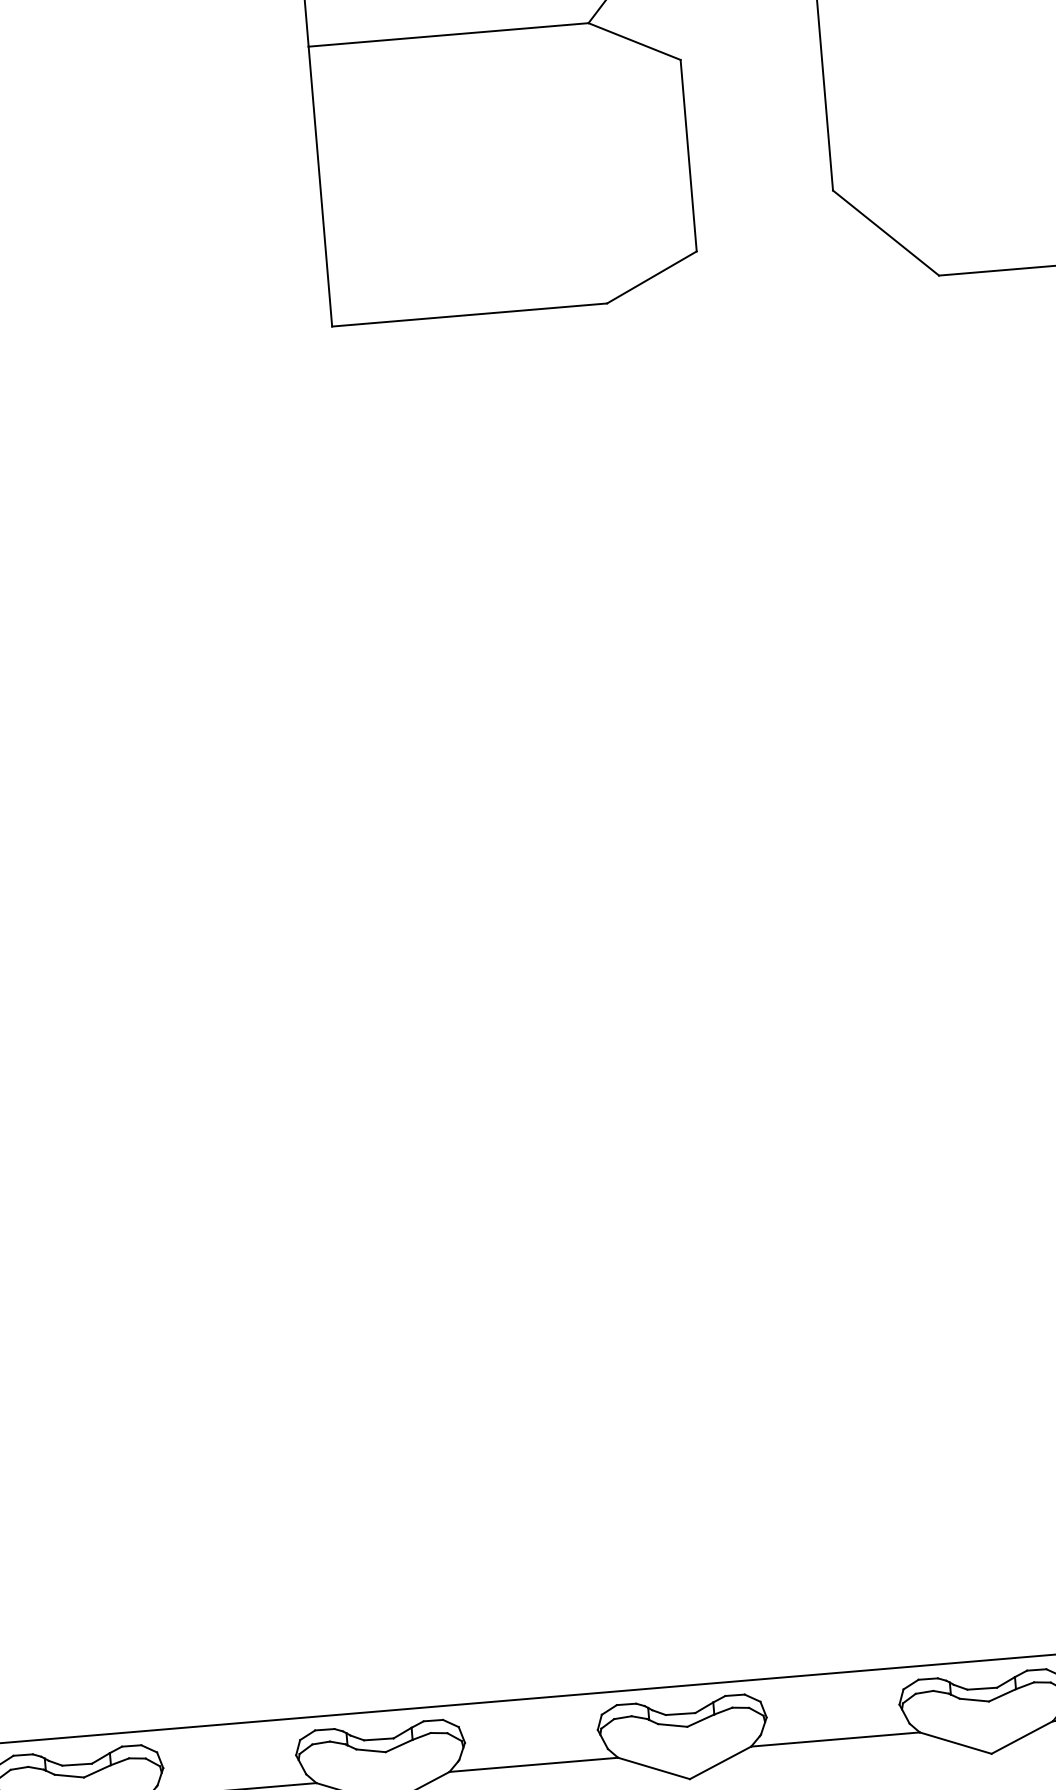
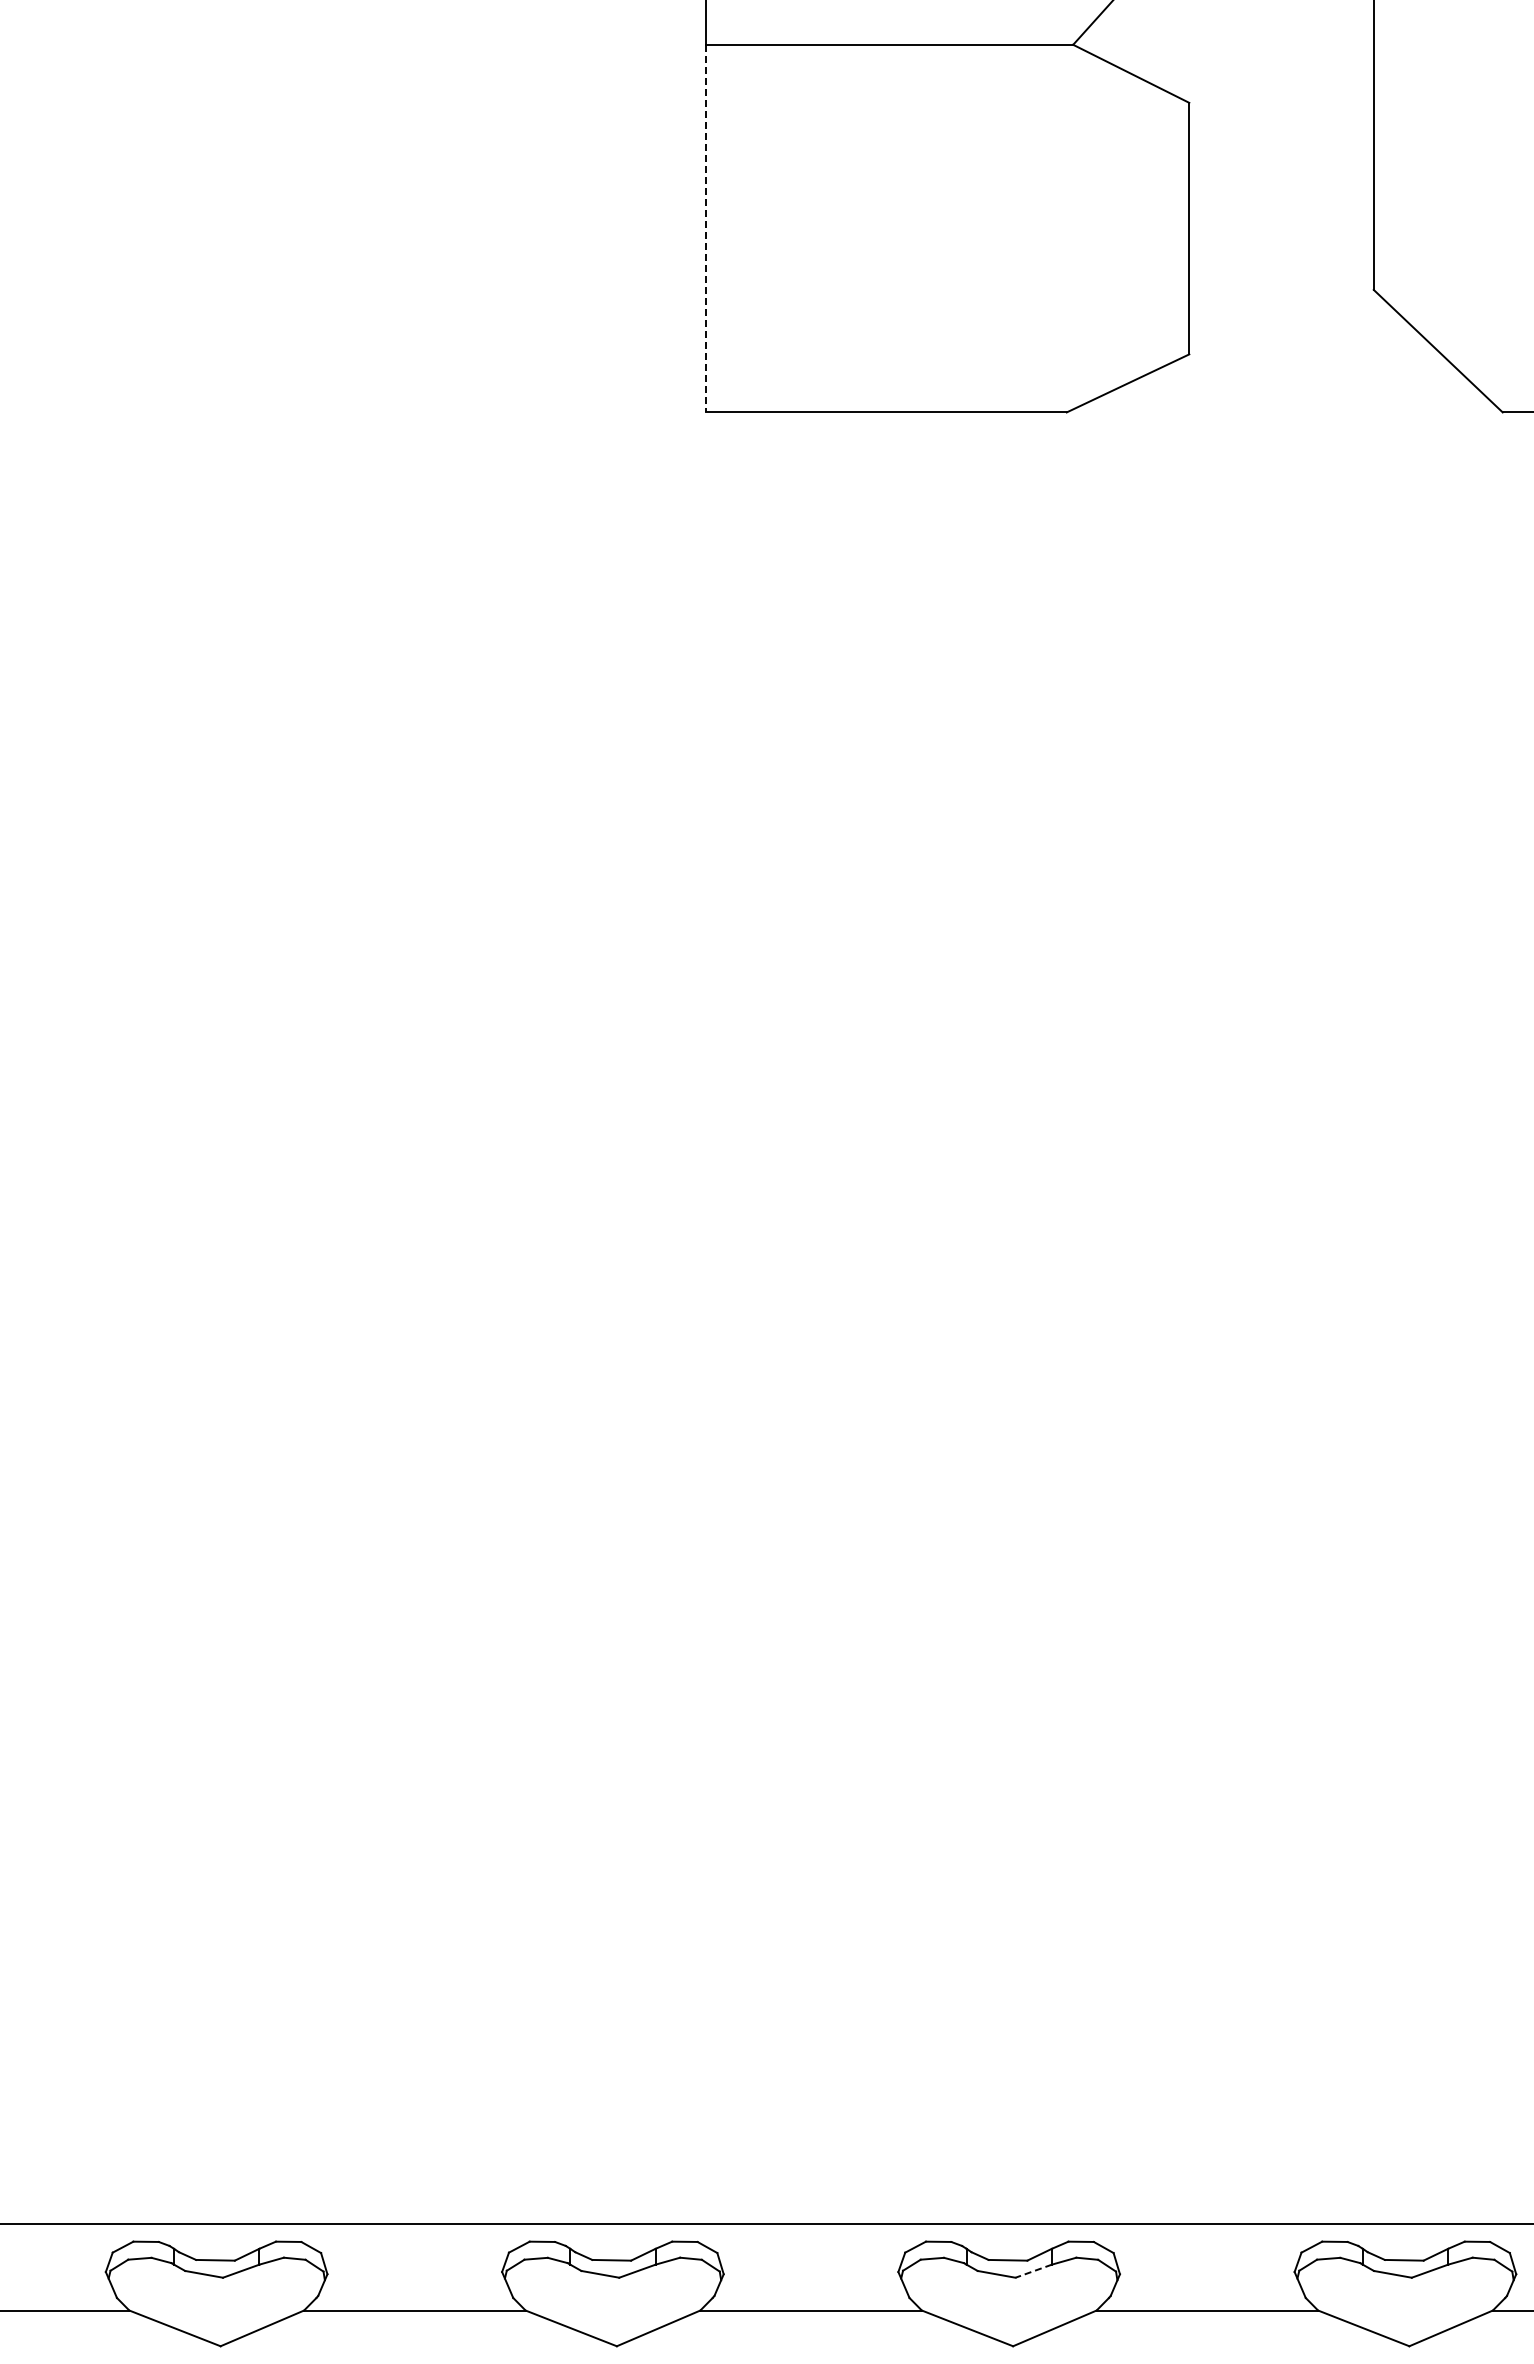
line: (320, 186) -> (705, 228), solid -> dashed
line: (700, 1720) -> (1033, 2271), solid -> dashed

